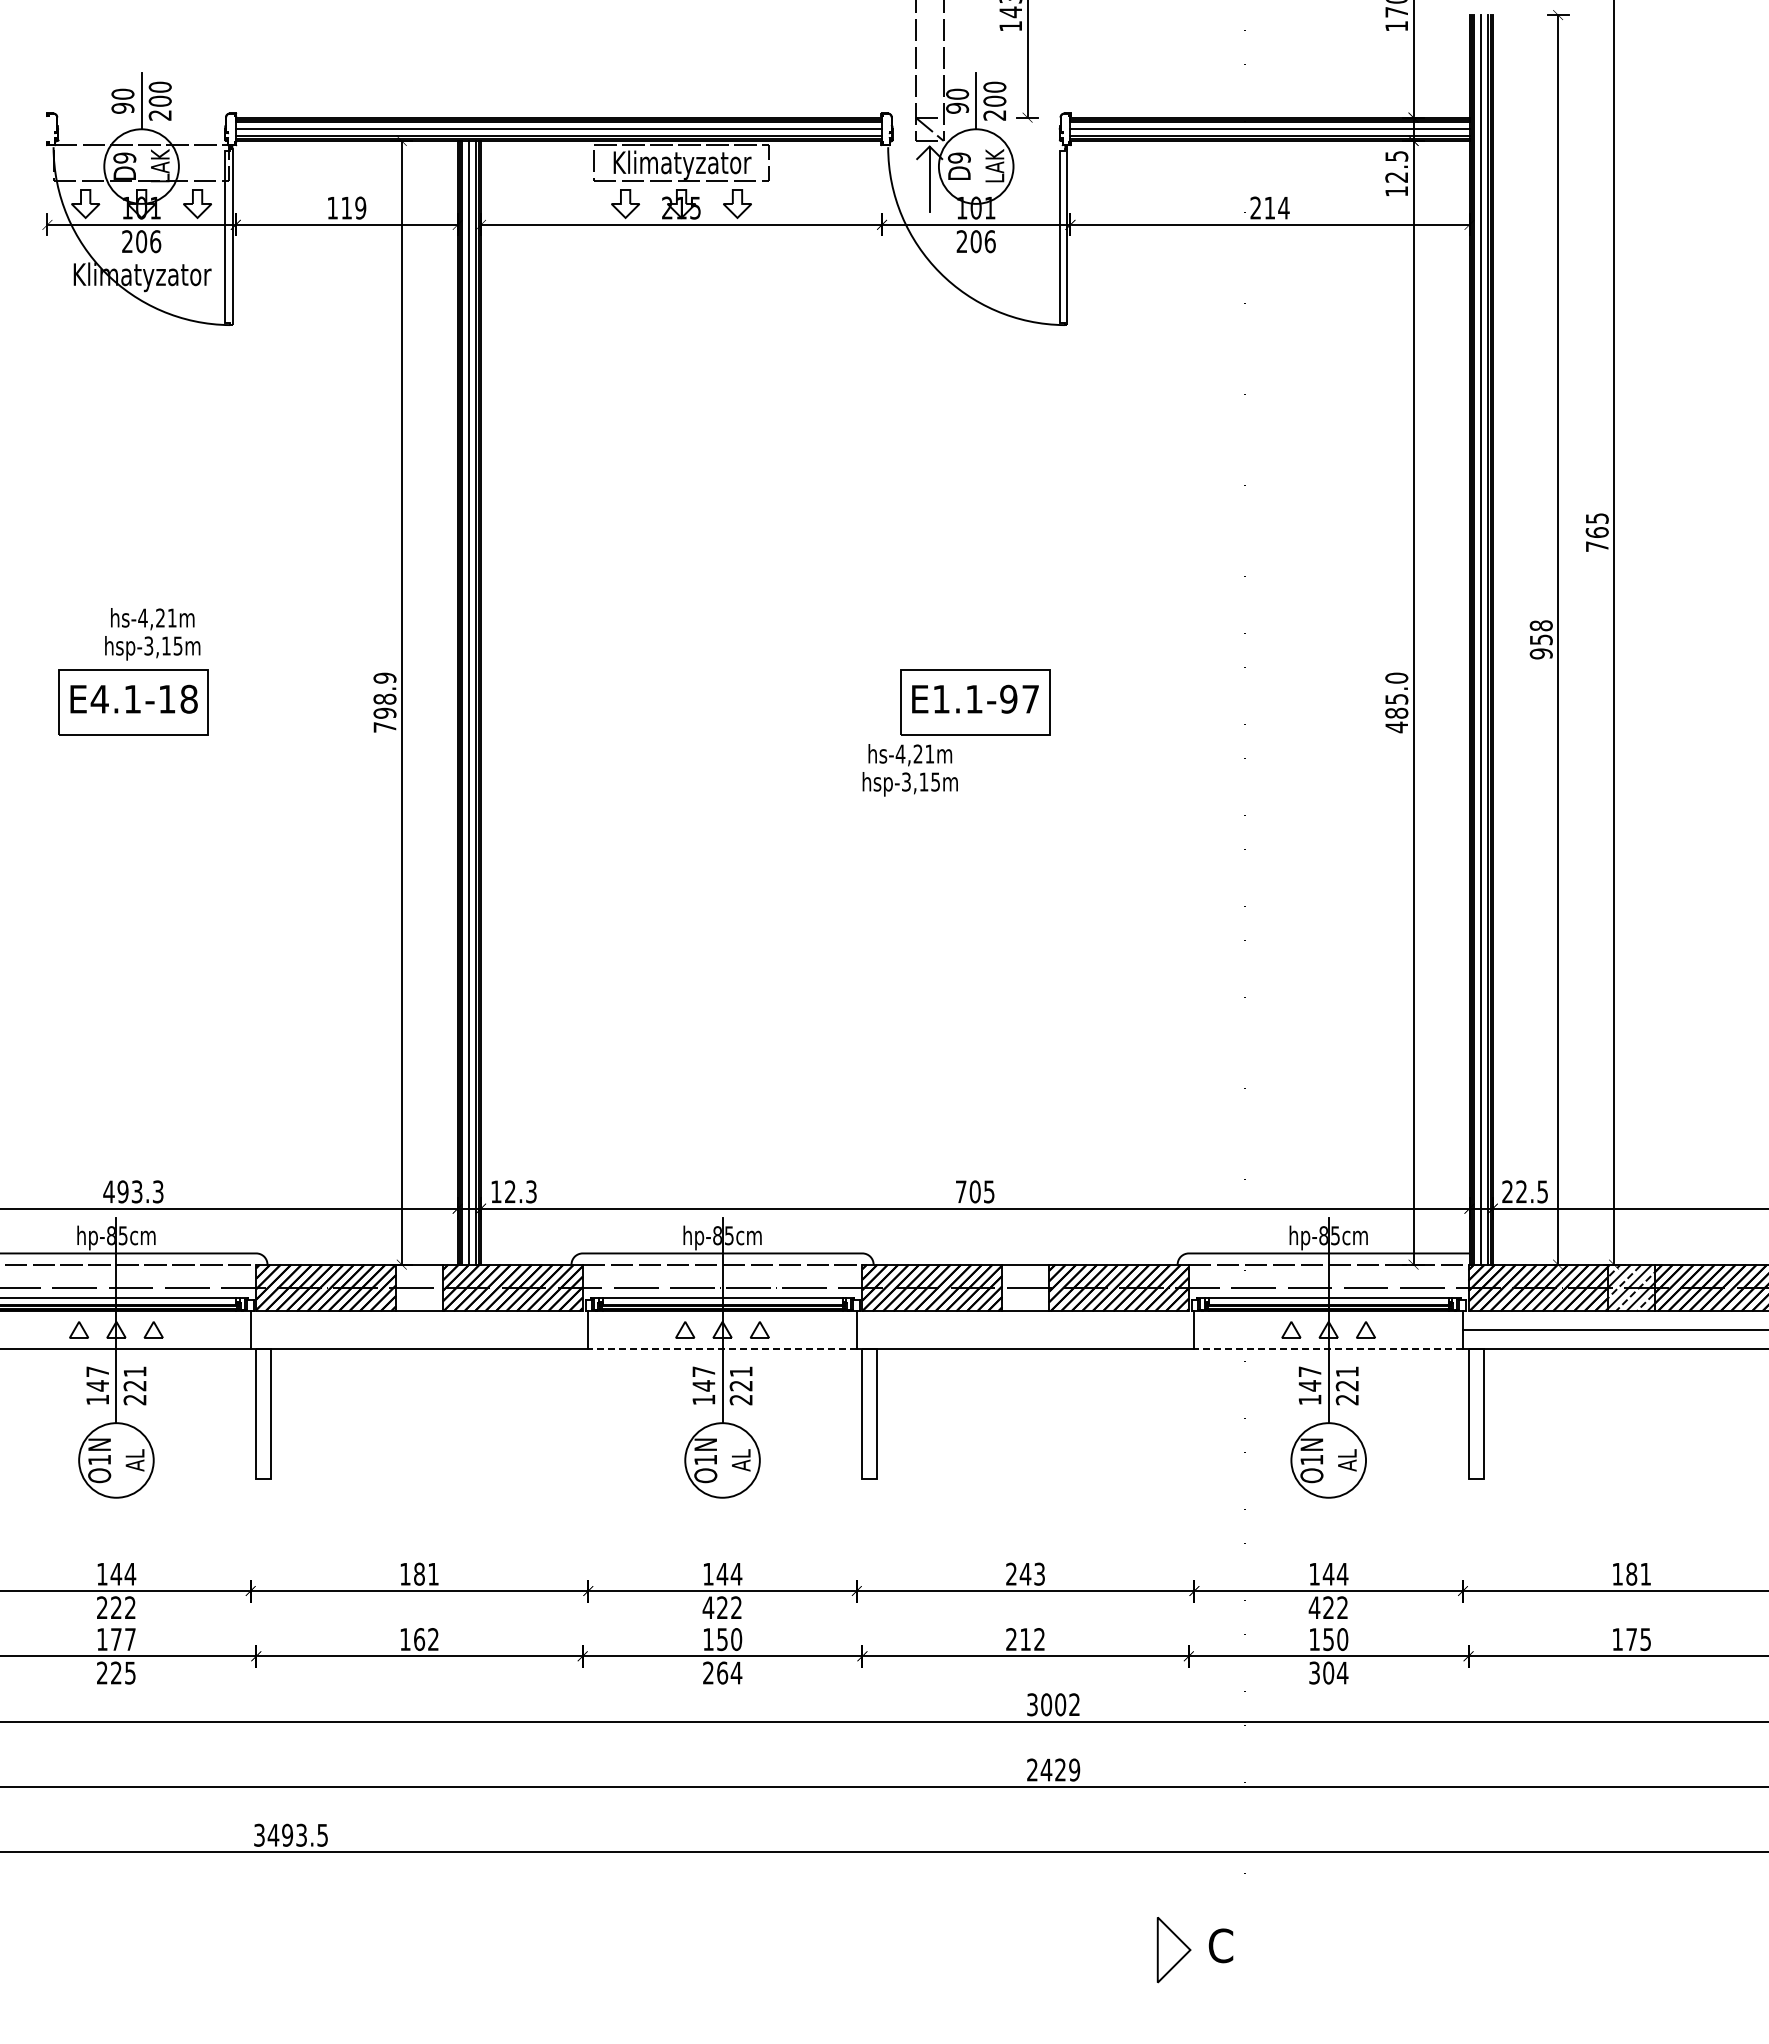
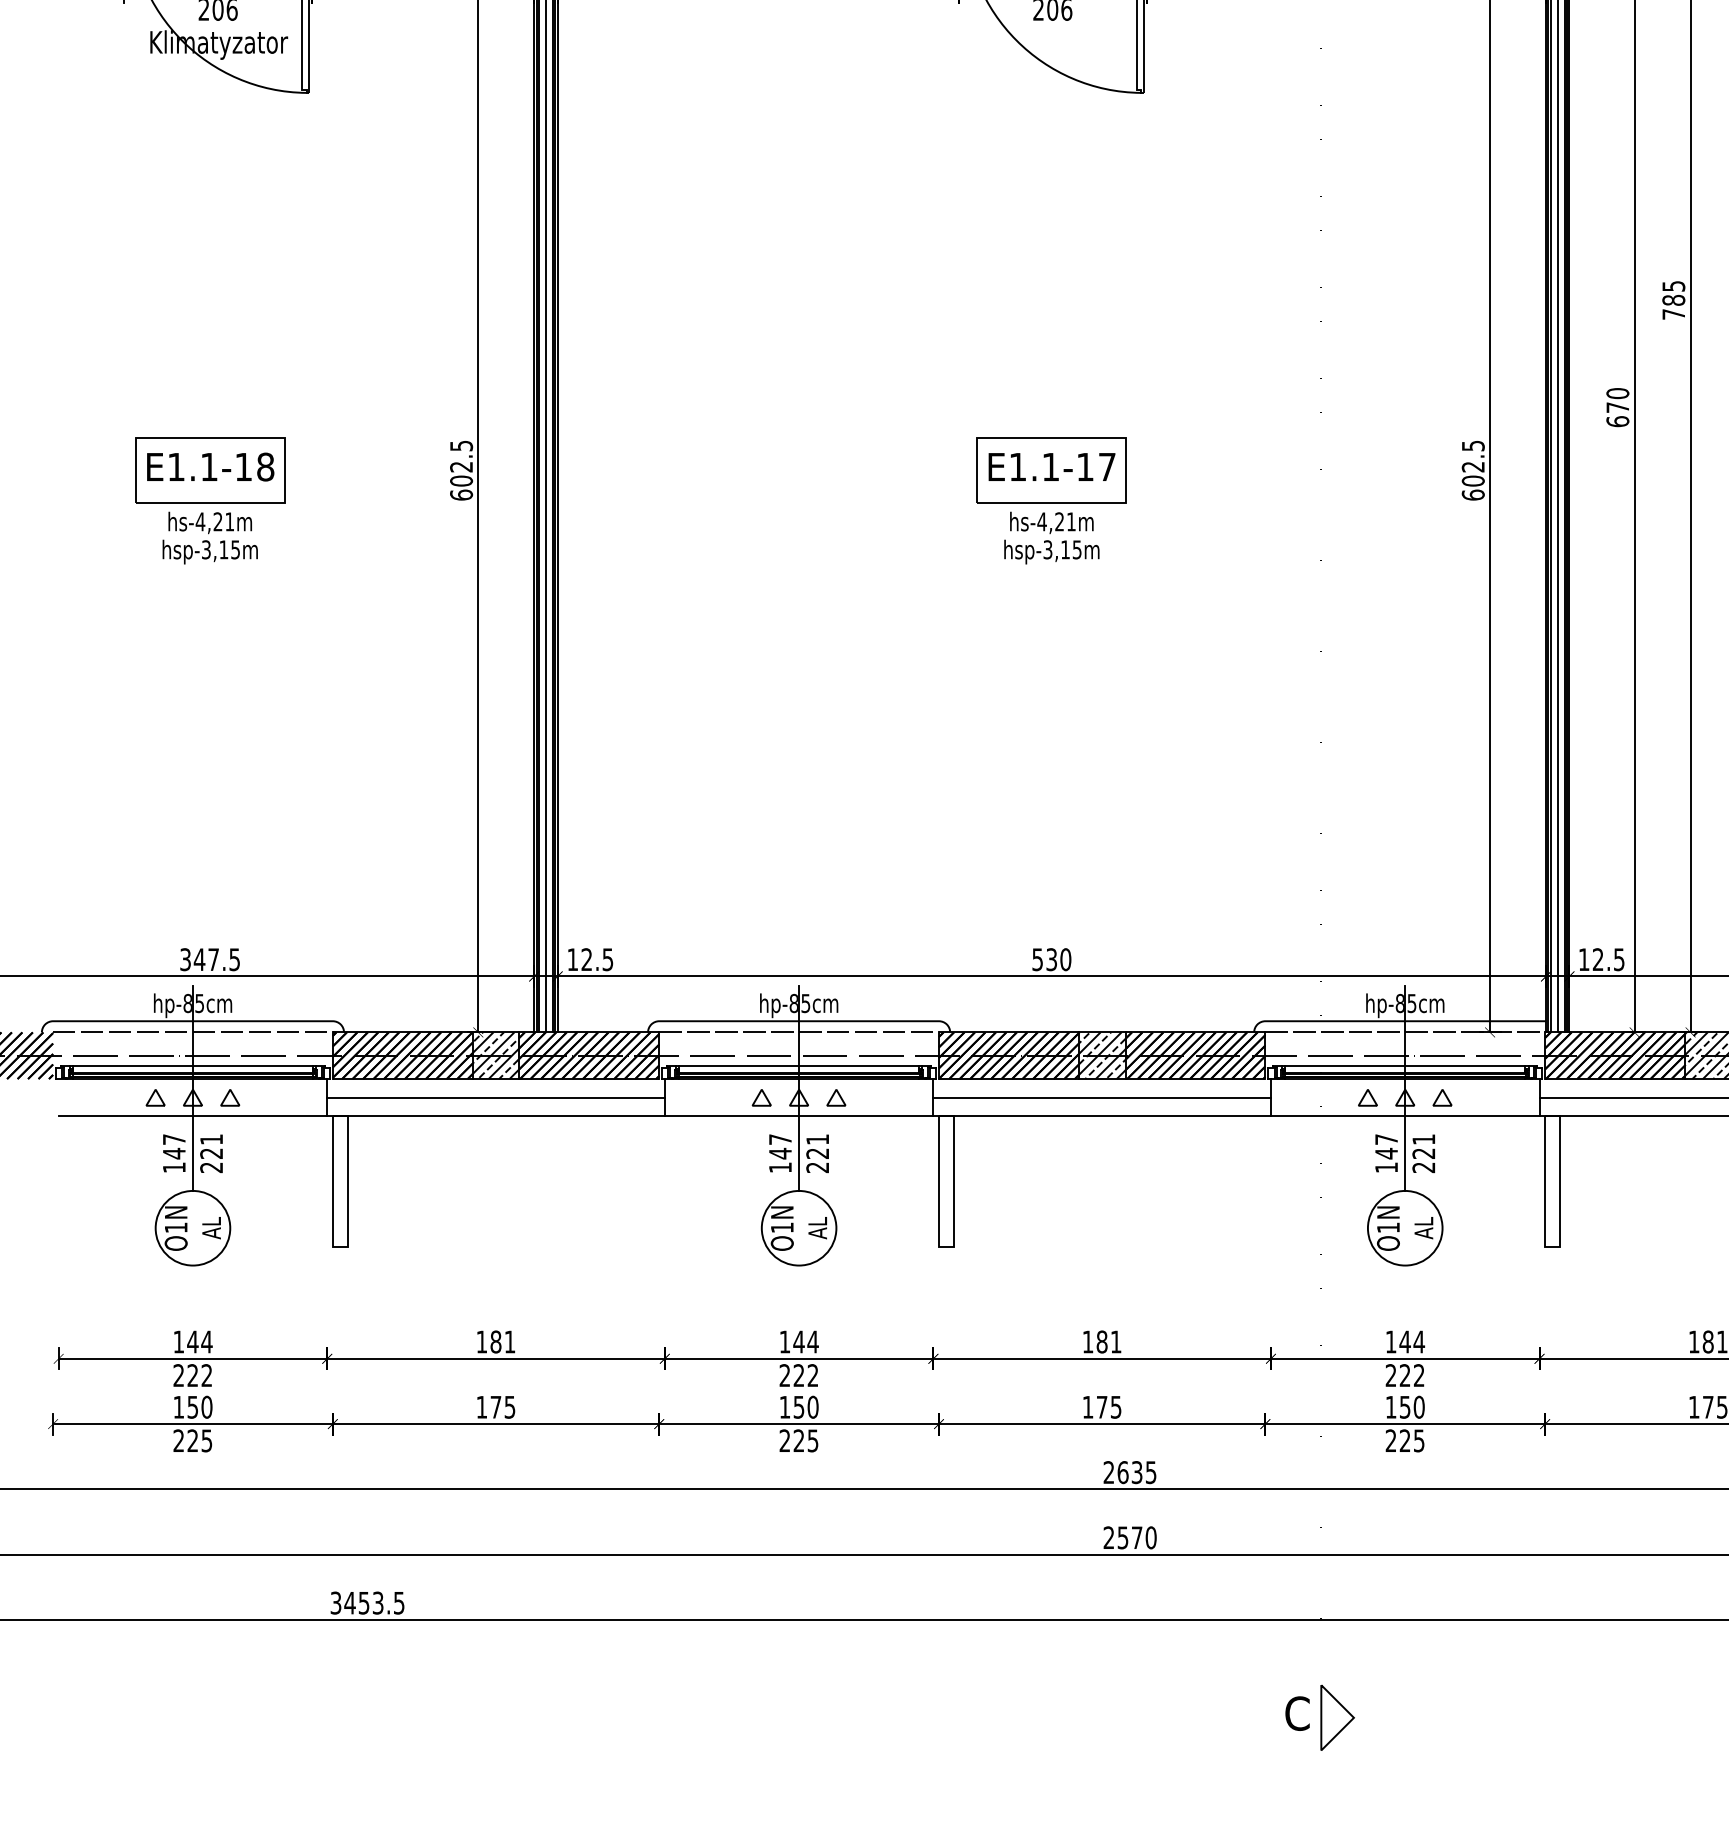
text: (1596, 532) -> (1673, 300), 765 -> 785
text: (152, 634) -> (210, 538), moved
text: (1540, 639) -> (1617, 407), 958 -> 670
text: (1008, 698) -> (1085, 466), E1.1-97 -> E1.1-17
text: (99, 699) -> (176, 467), E4.1-18 -> E1.1-18
text: (384, 702) -> (461, 470), 798.9 -> 602.5
text: (1396, 702) -> (1473, 470), 485.0 -> 602.5
text: (909, 770) -> (1051, 538), moved
text: (133, 1191) -> (210, 959), 493.3 -> 347.5
text: (531, 1191) -> (608, 959), 12.3 -> 12.5
text: (975, 1191) -> (1052, 959), 705 -> 530
text: (1507, 1191) -> (1584, 959), 22.5 -> 12.5
hatch: (419, 1287) -> (496, 1055), added
hatch: (1025, 1287) -> (1102, 1055), added
line: (419, 1329) -> (496, 1097), added
line: (1025, 1329) -> (1102, 1097), added
line: (722, 1348) -> (799, 1116), dashed -> solid
line: (1328, 1348) -> (1405, 1116), dashed -> solid
text: (1025, 1573) -> (1102, 1341), 243 -> 181
text: (708, 1607) -> (785, 1375), 422 -> 222
text: (1314, 1607) -> (1391, 1375), 422 -> 222
text: (123, 1639) -> (200, 1407), 177 -> 150
text: (426, 1639) -> (503, 1407), 162 -> 175
text: (1025, 1639) -> (1102, 1407), 212 -> 175
text: (729, 1672) -> (806, 1440), 264 -> 225
text: (1328, 1672) -> (1405, 1440), 304 -> 225
text: (1053, 1704) -> (1130, 1472), 3002 -> 2635
text: (1060, 1769) -> (1137, 1537), 2429 -> 2570
text: (287, 1834) -> (364, 1602), 3493.5 -> 3453.5
part: (1173, 1950) -> (1337, 1718), moved

